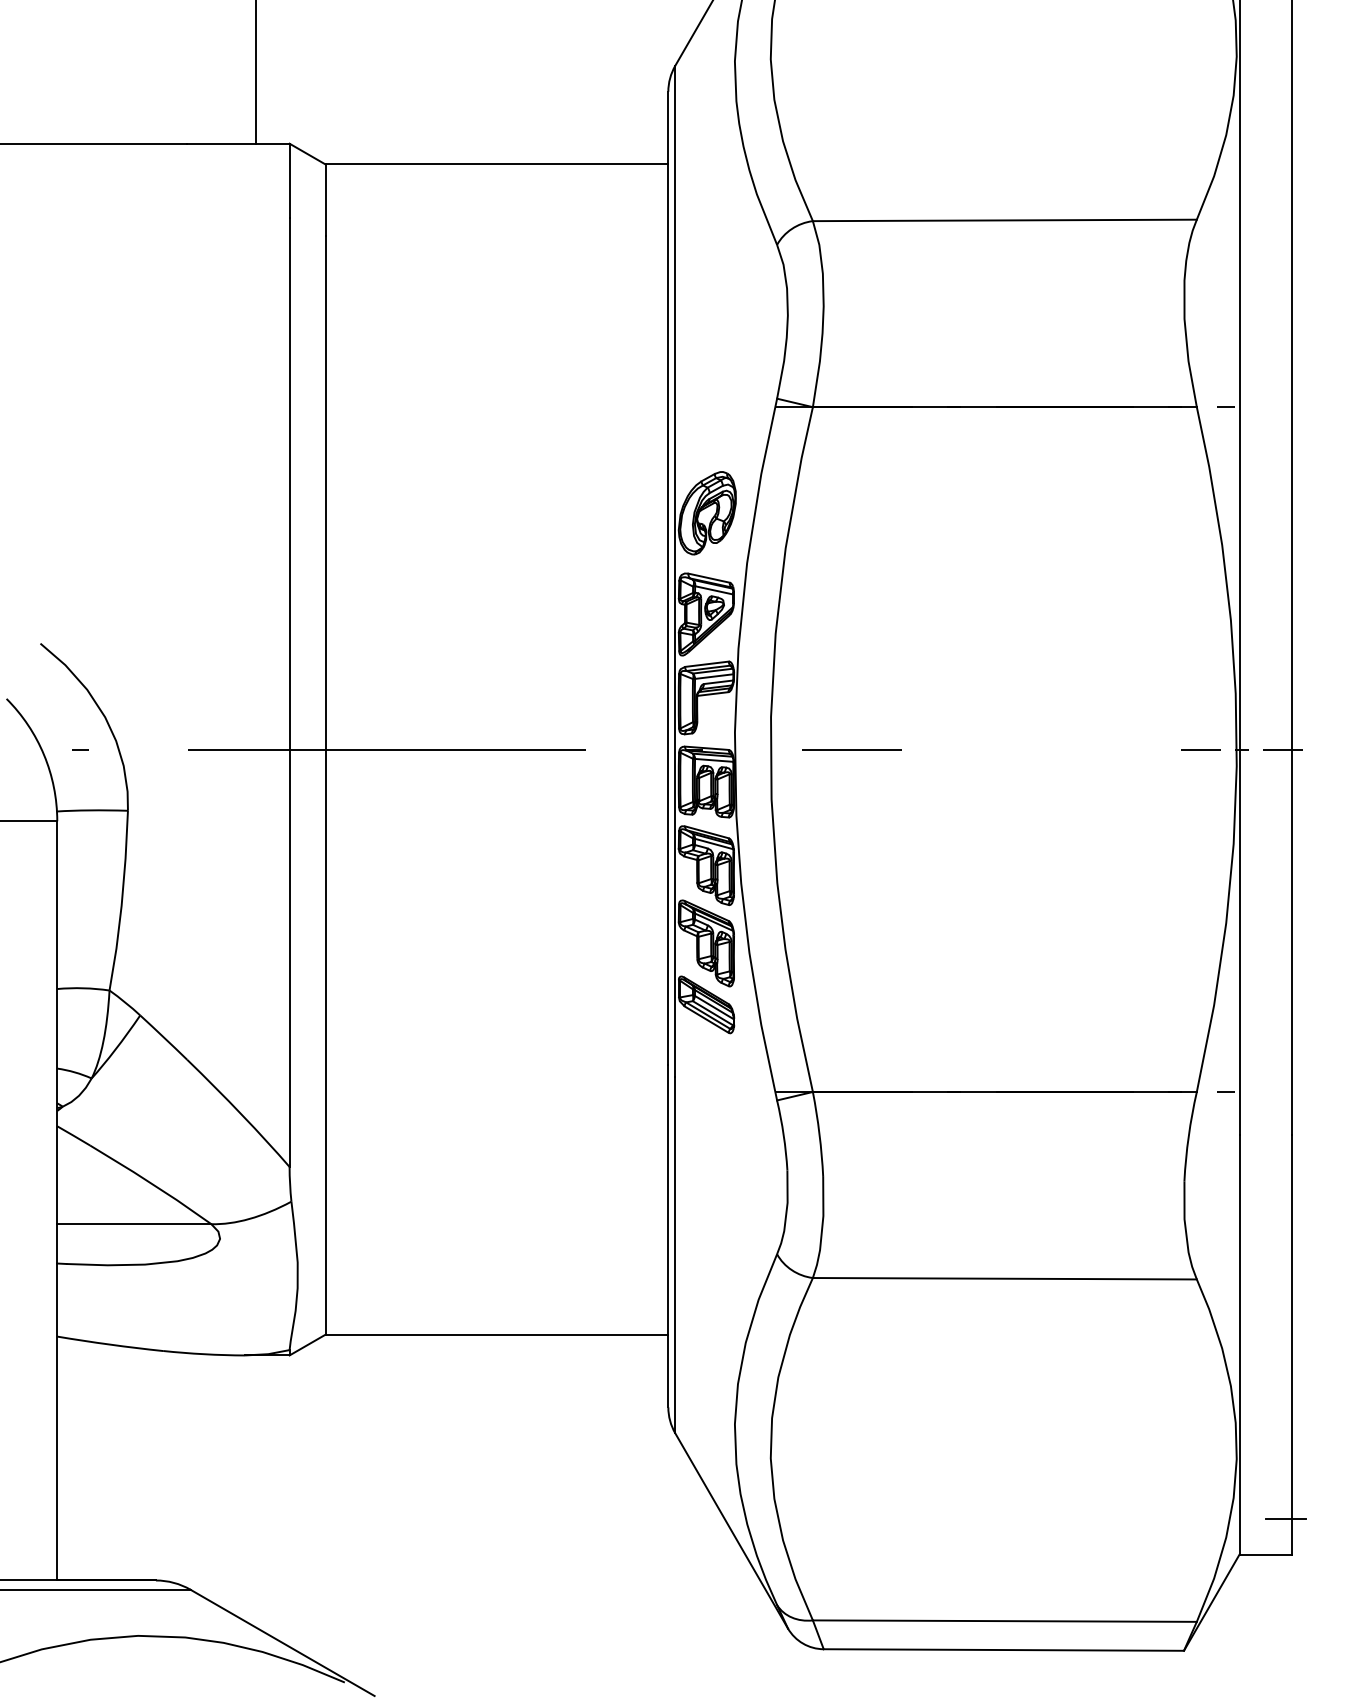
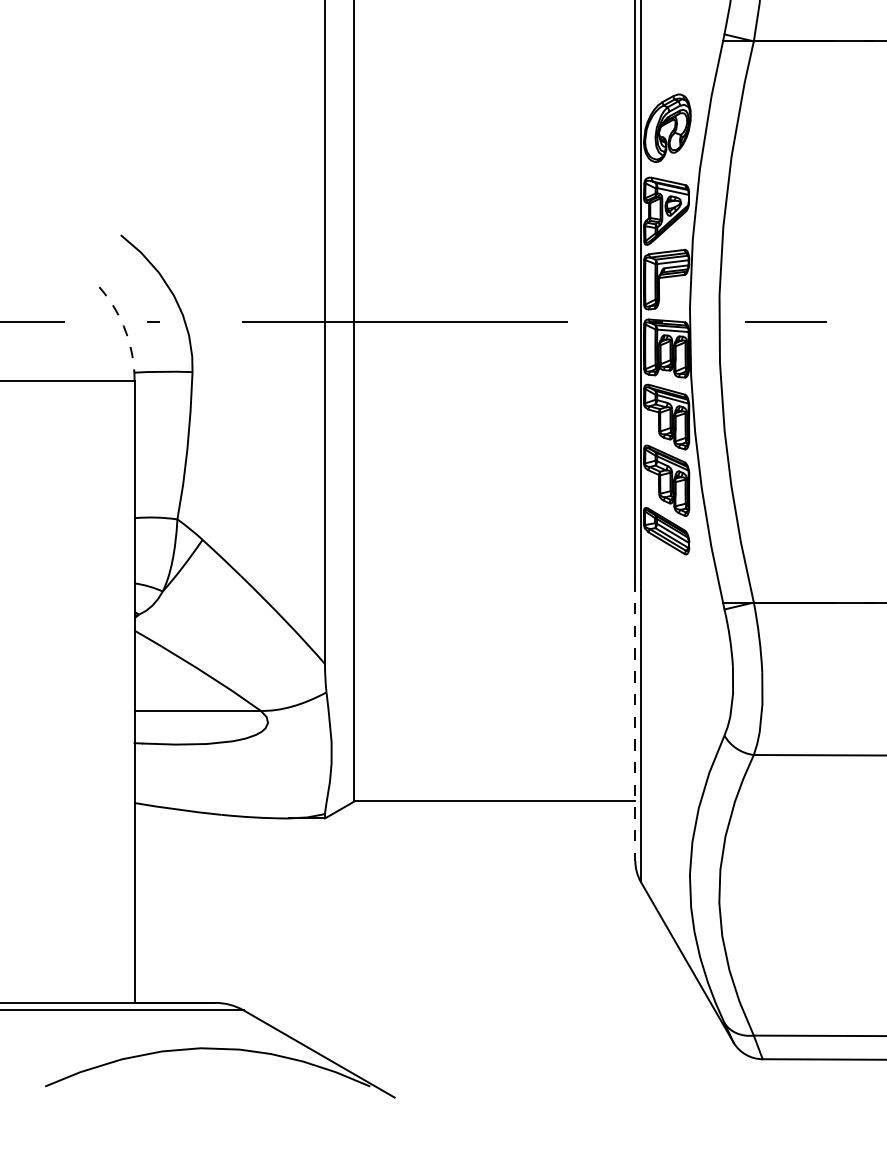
arc: (44, 755) -> (124, 326), solid -> dashed
line: (668, 1236) -> (635, 720), solid -> dashed

